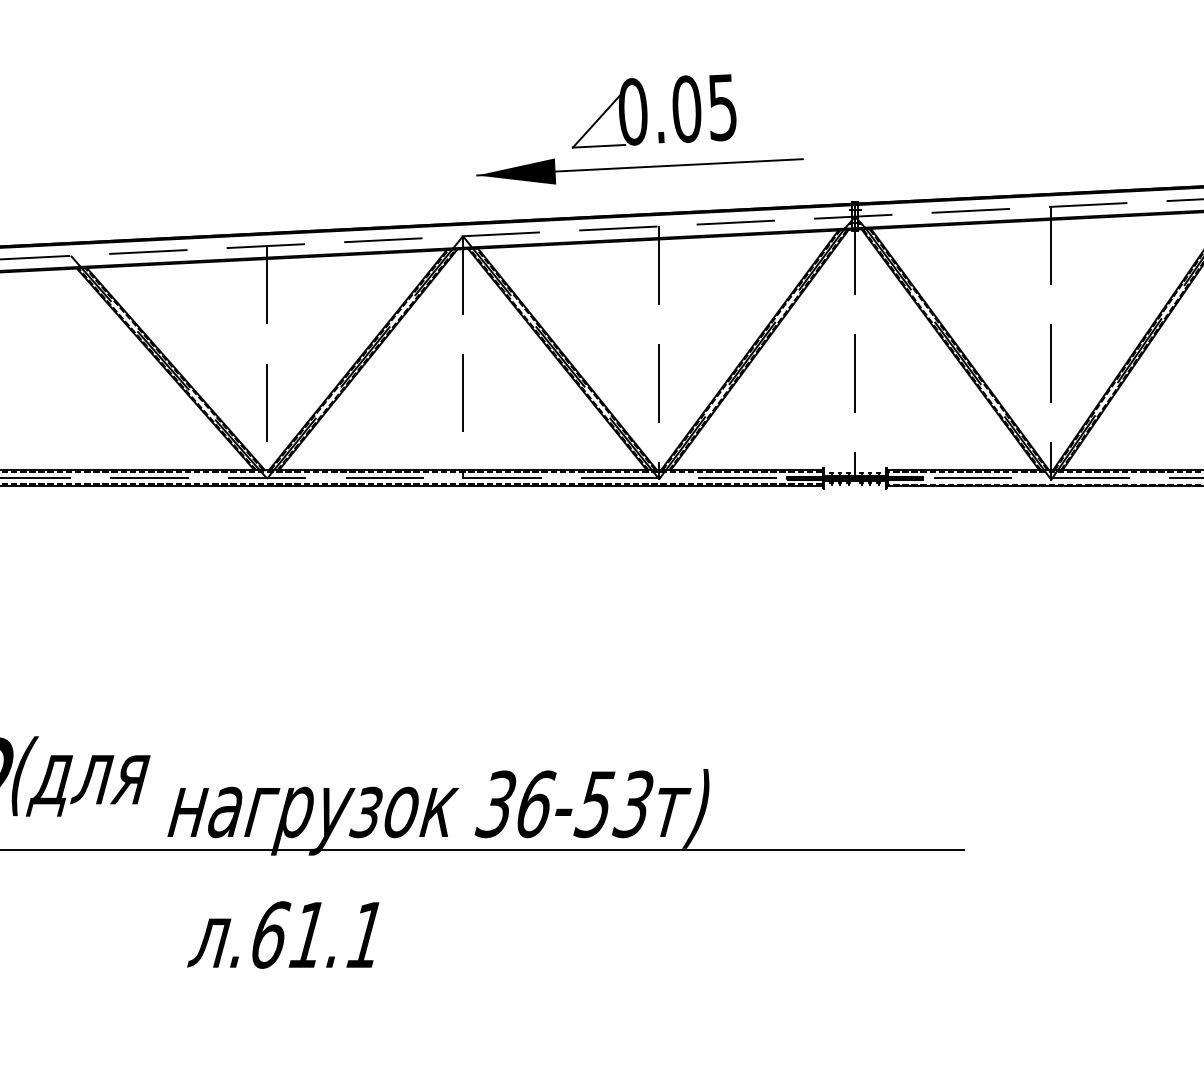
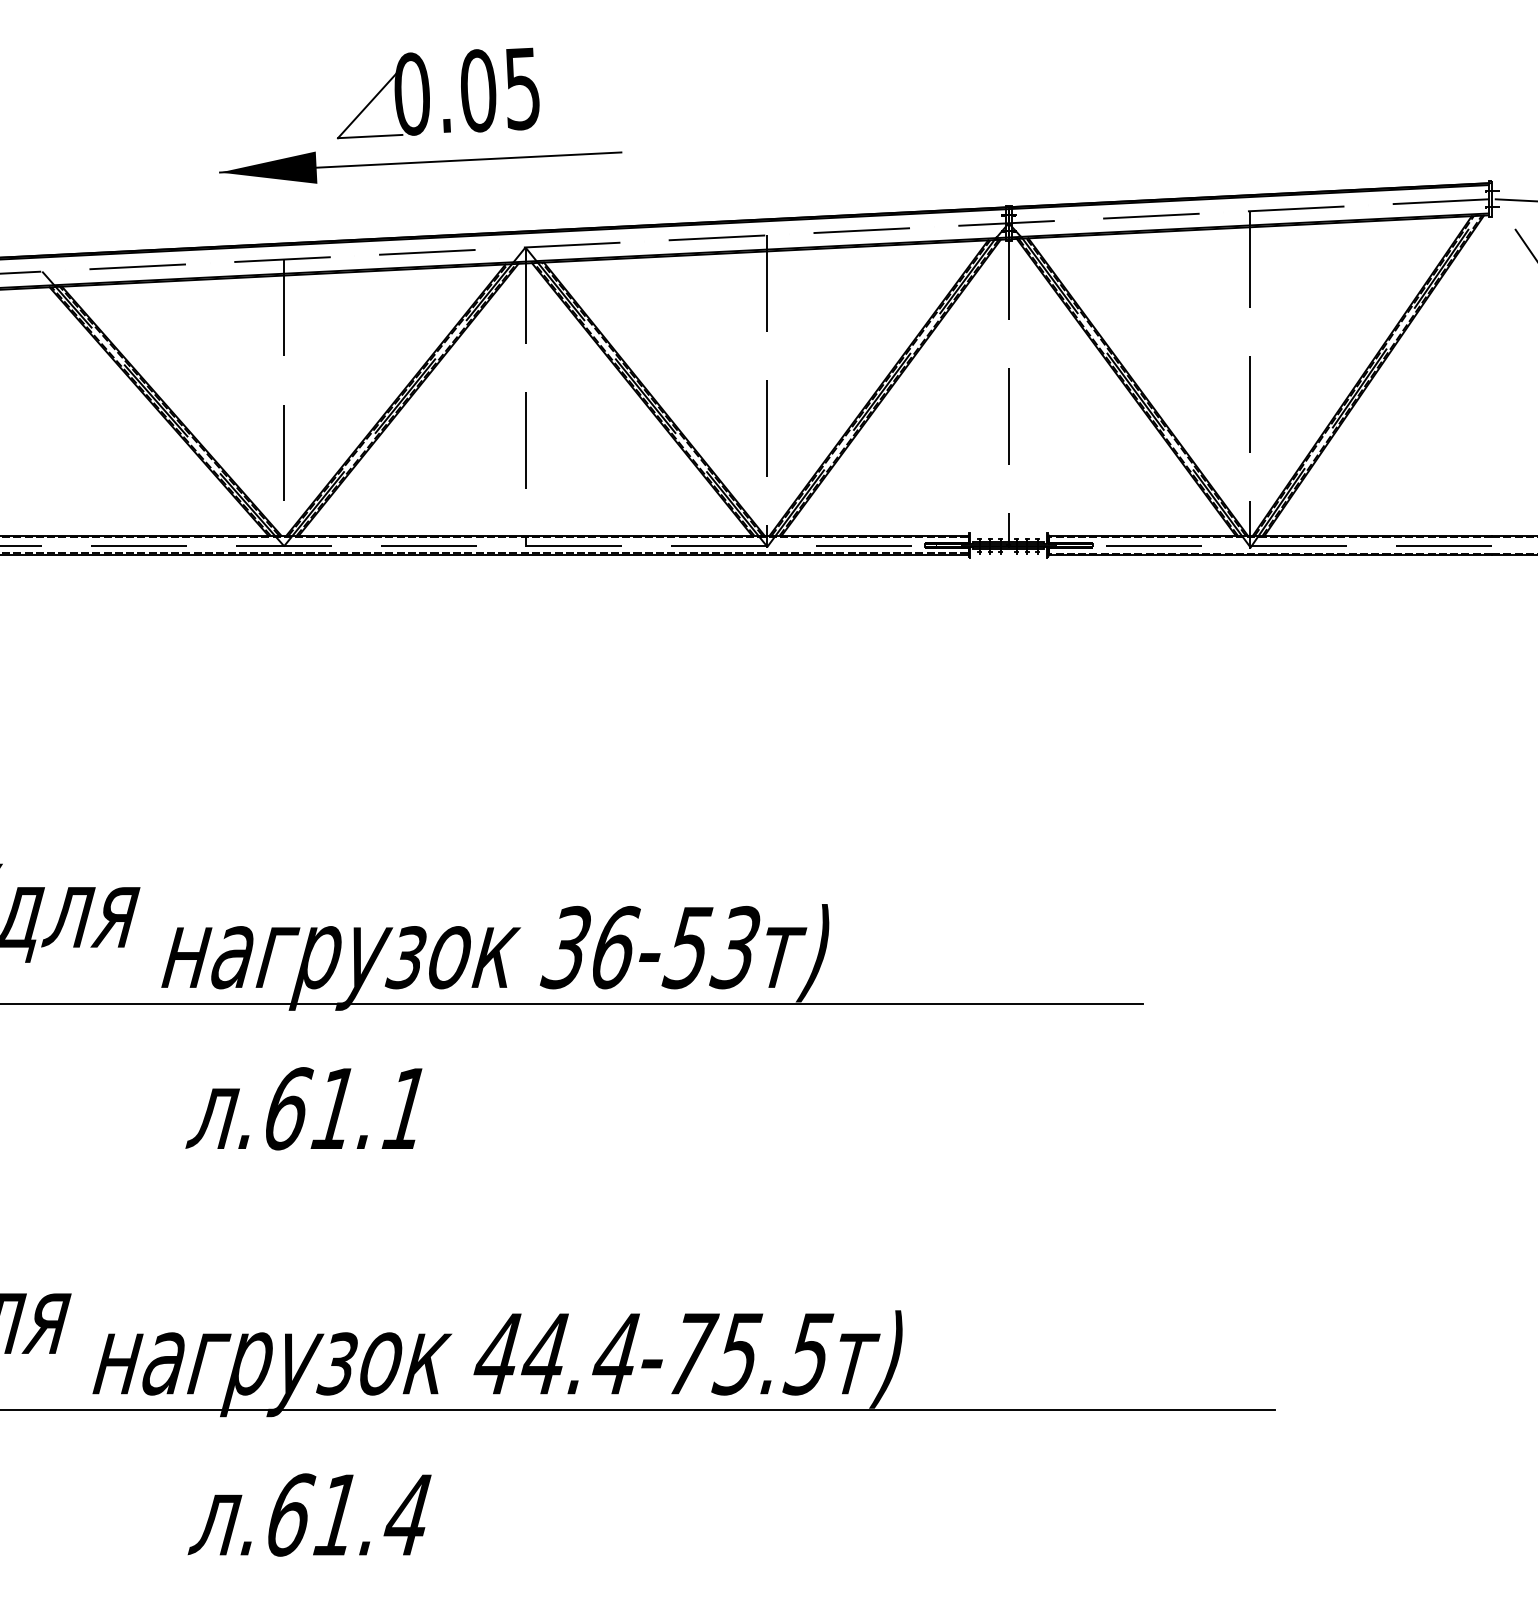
part: (639, 129) -> (420, 115), moved

